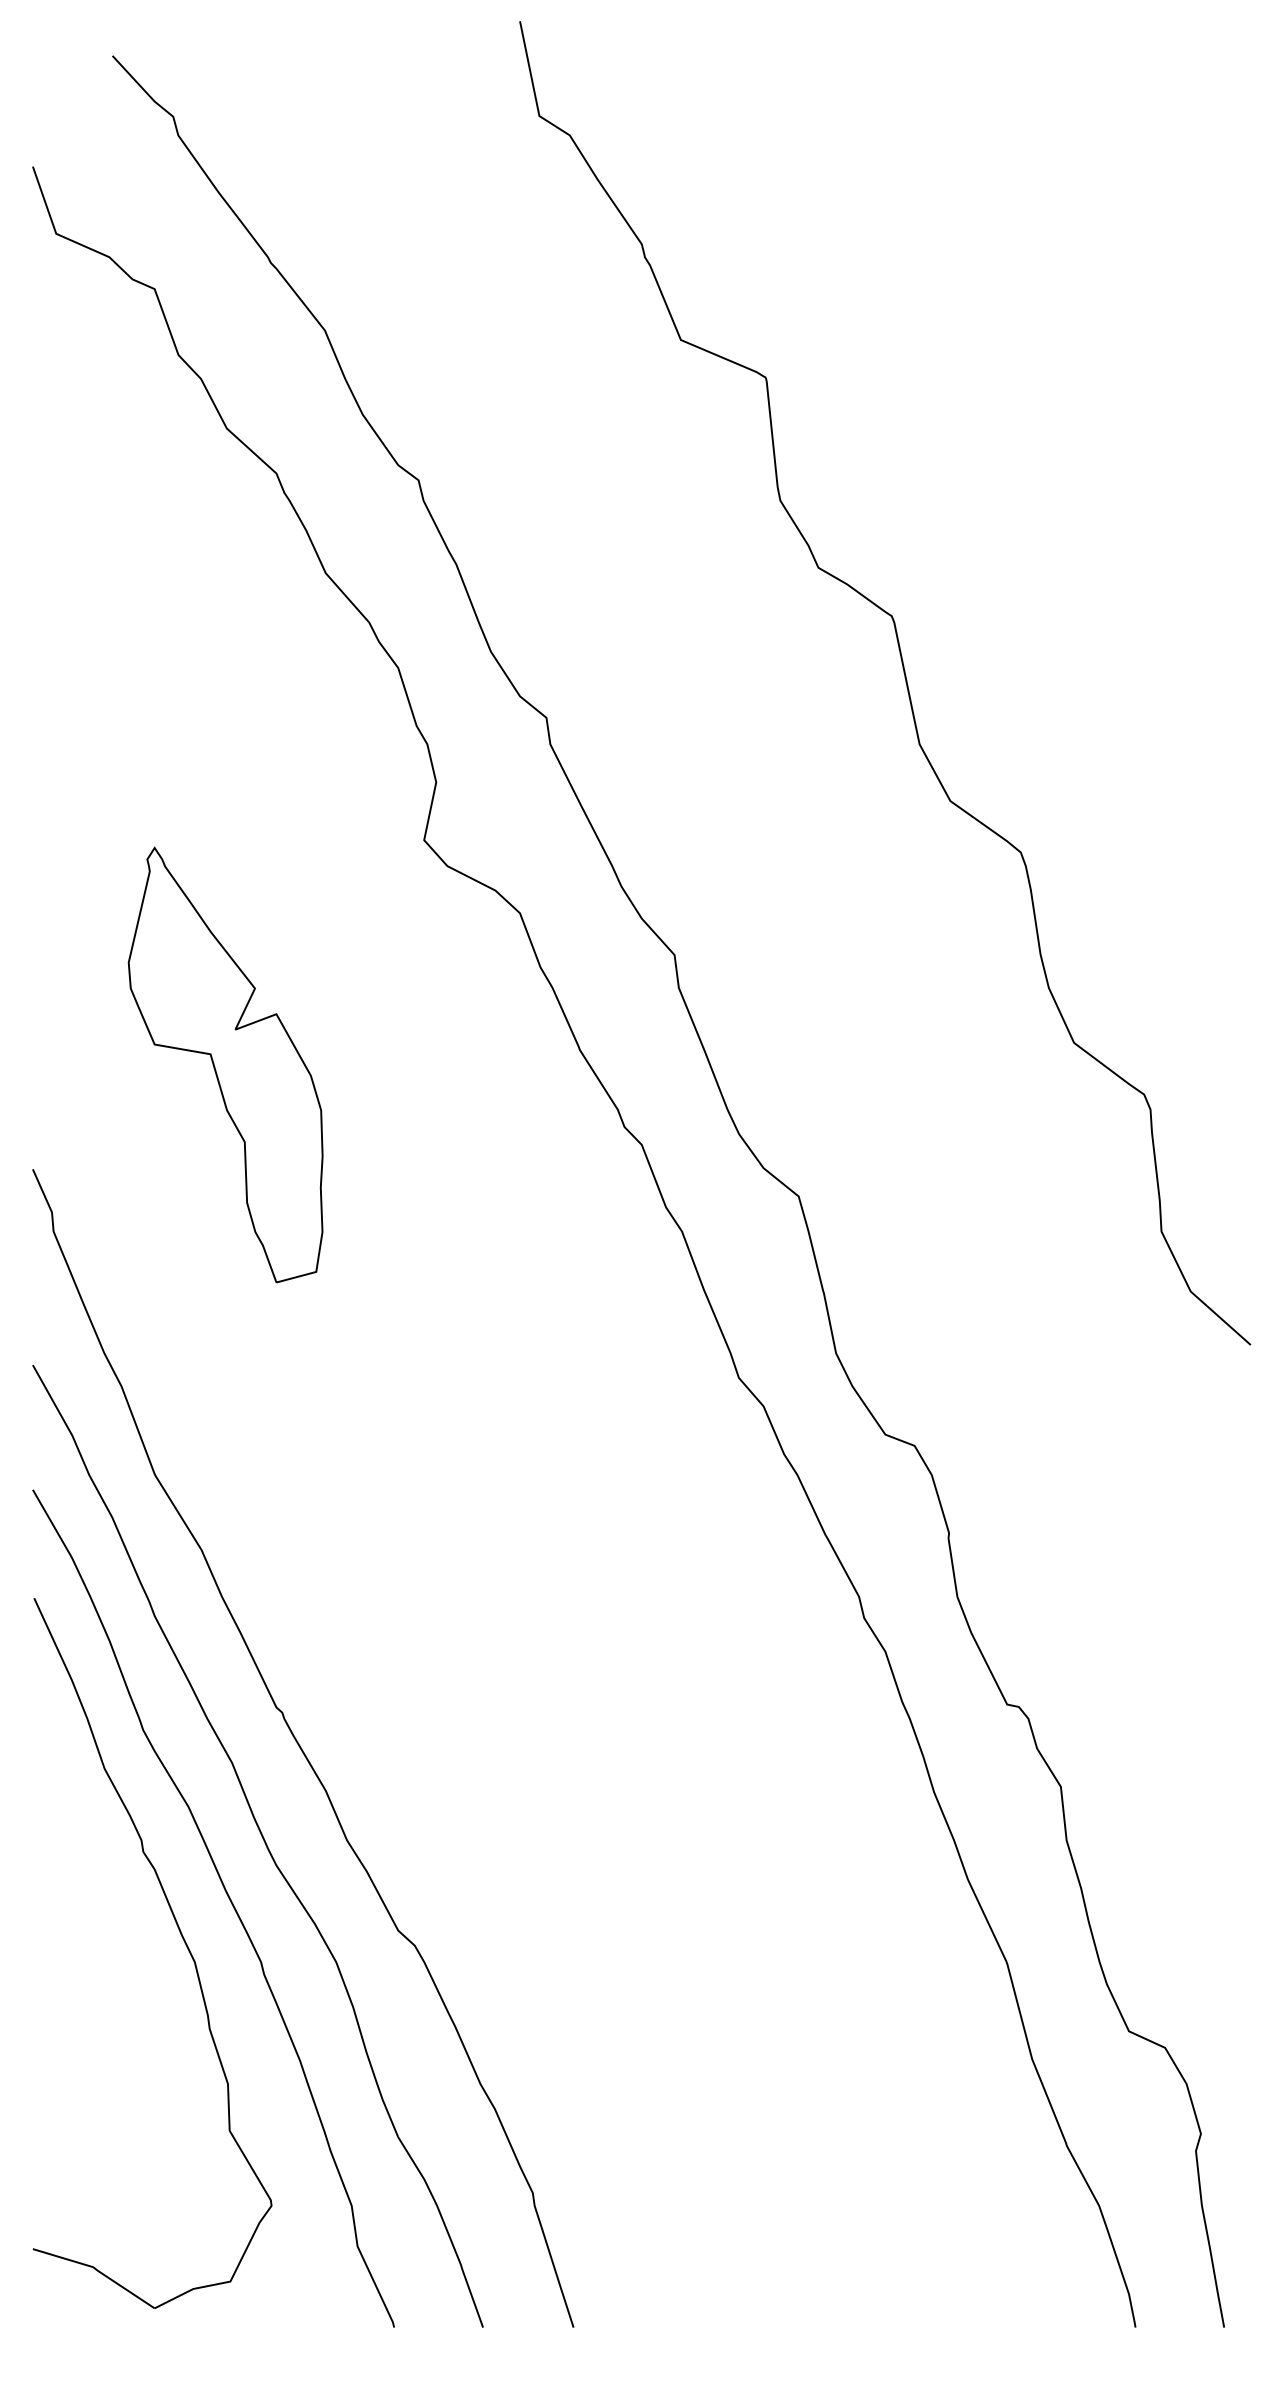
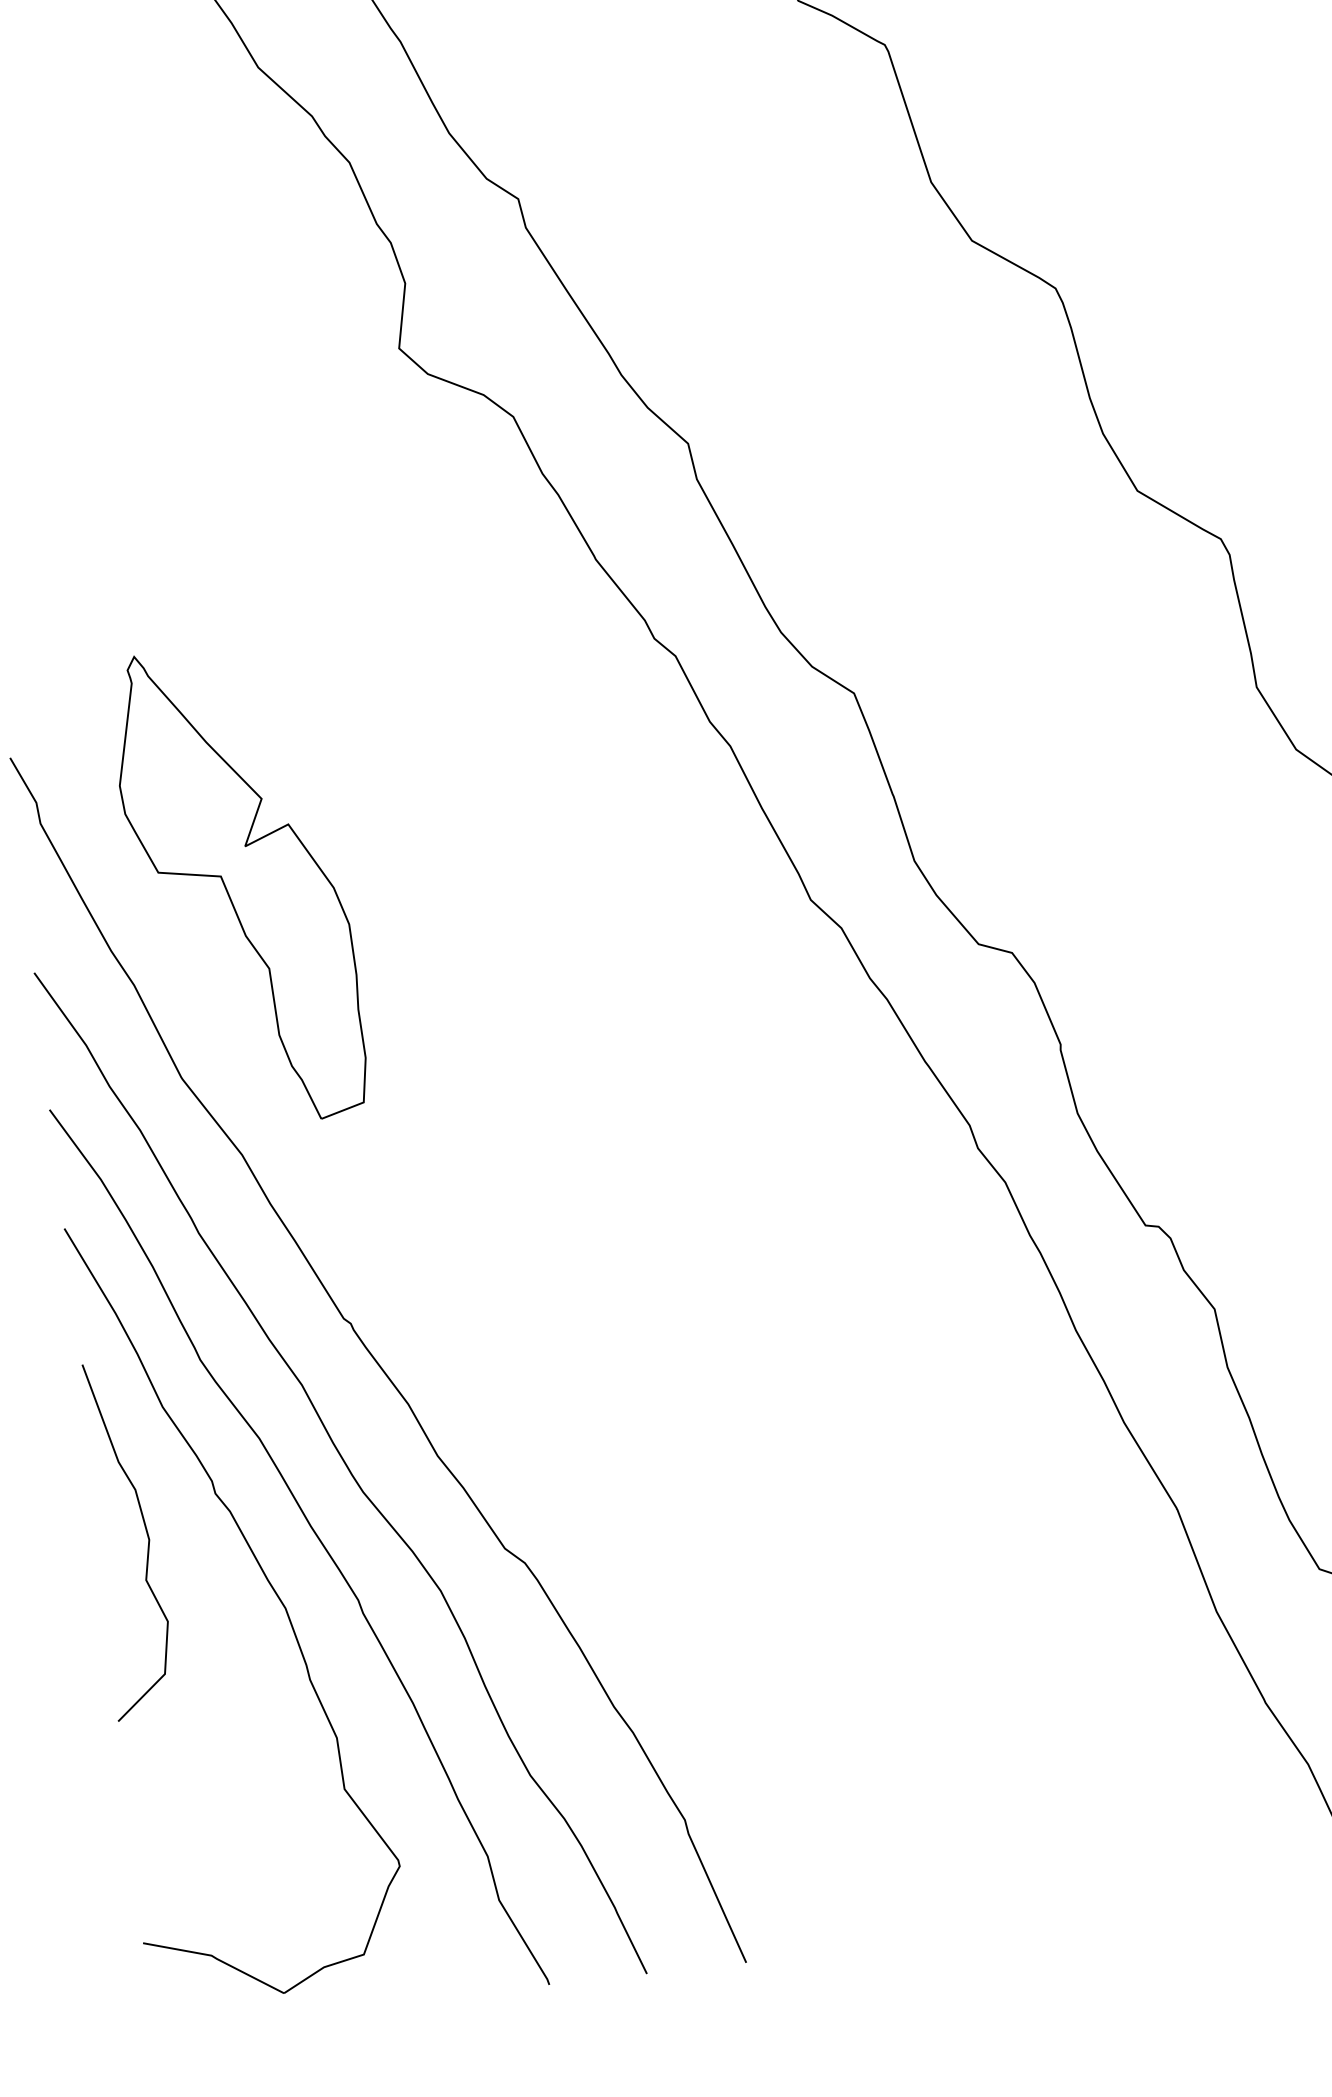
part: (225, 1064) -> (238, 885), moved
curve: (77, 1884) -> (147, 1537), added

